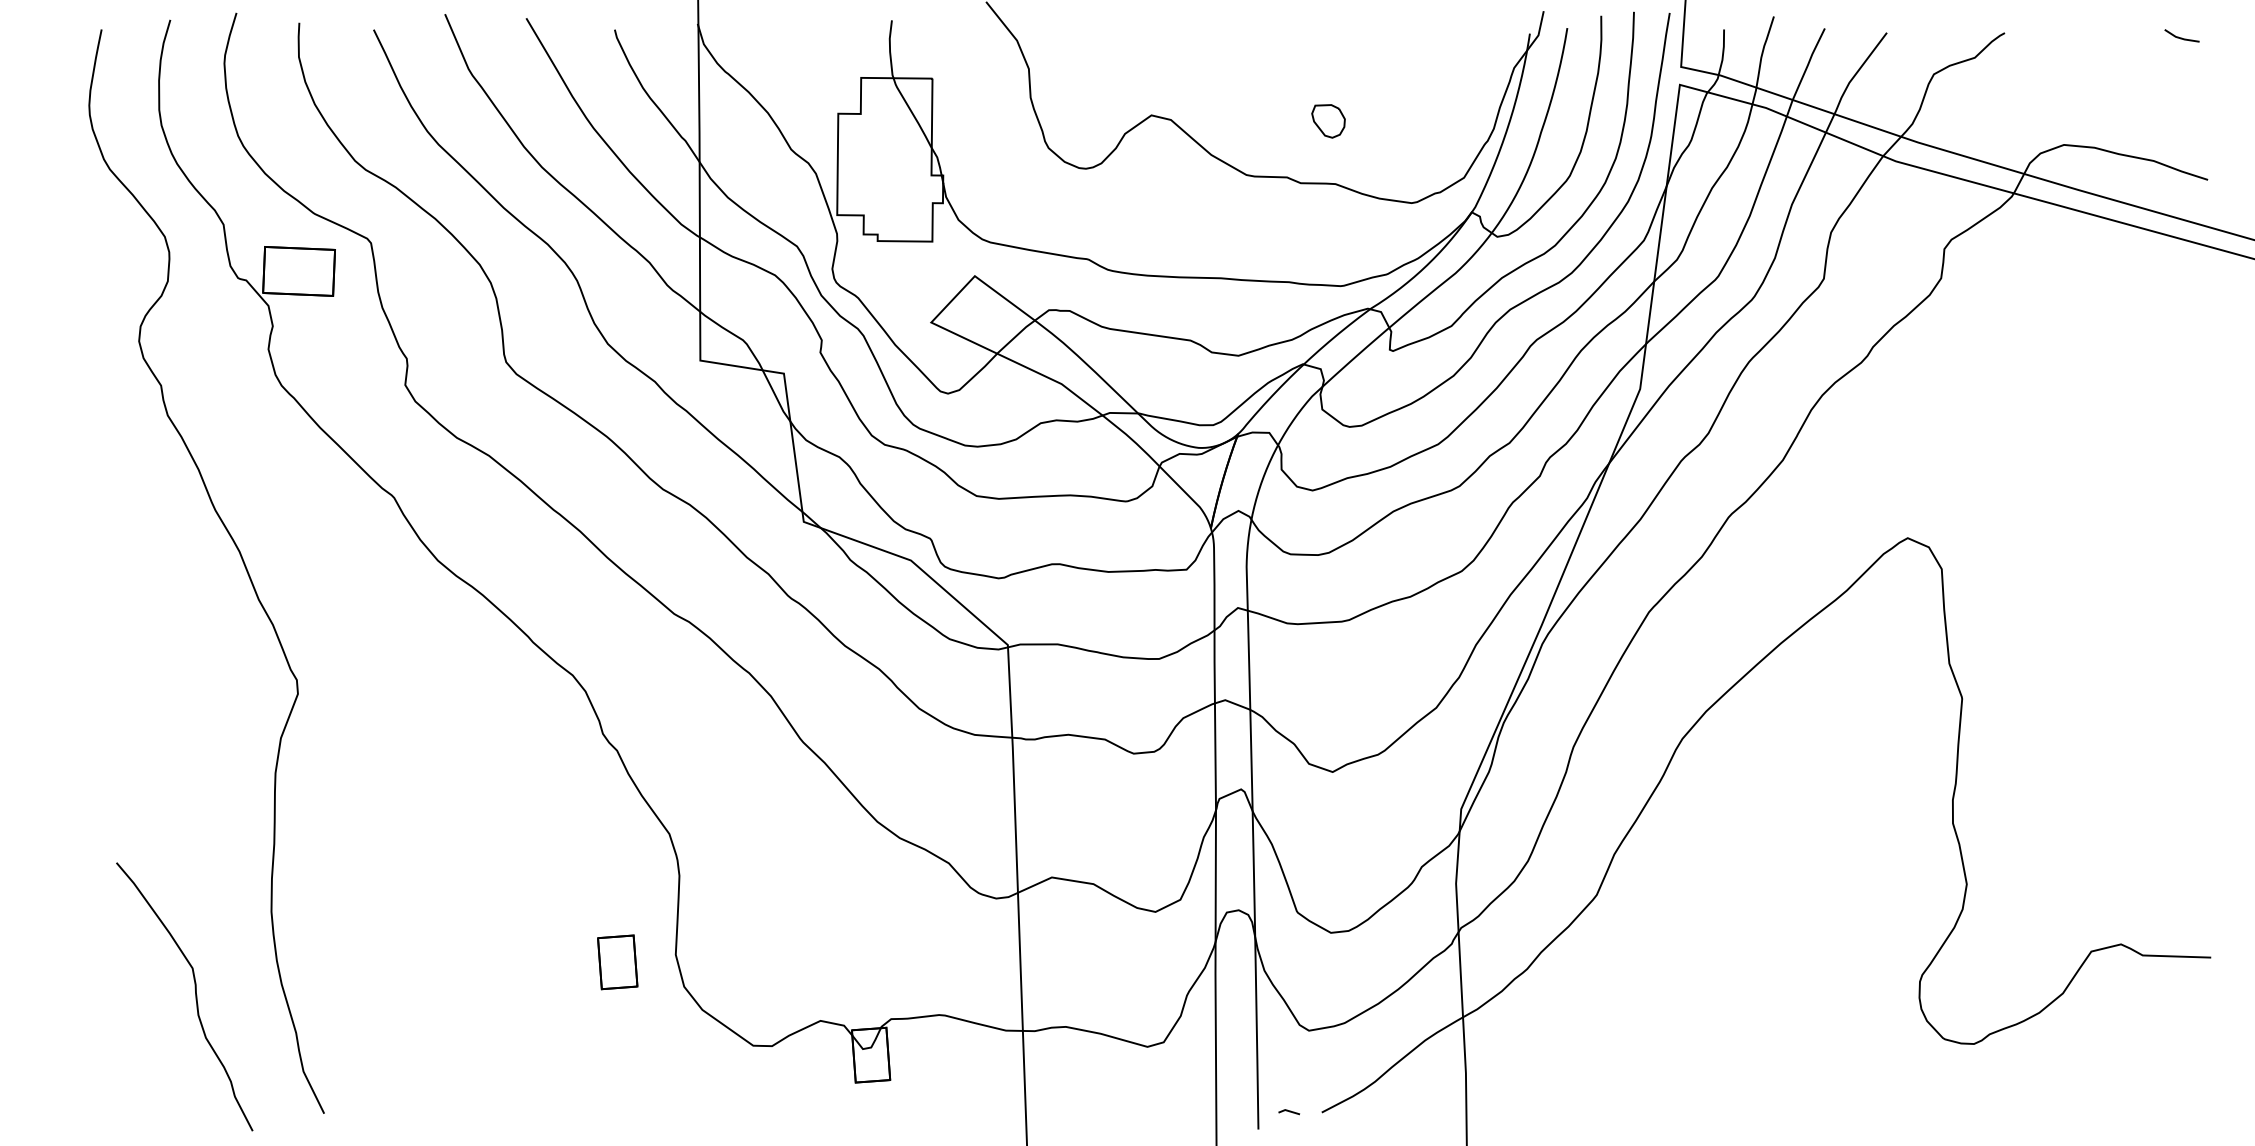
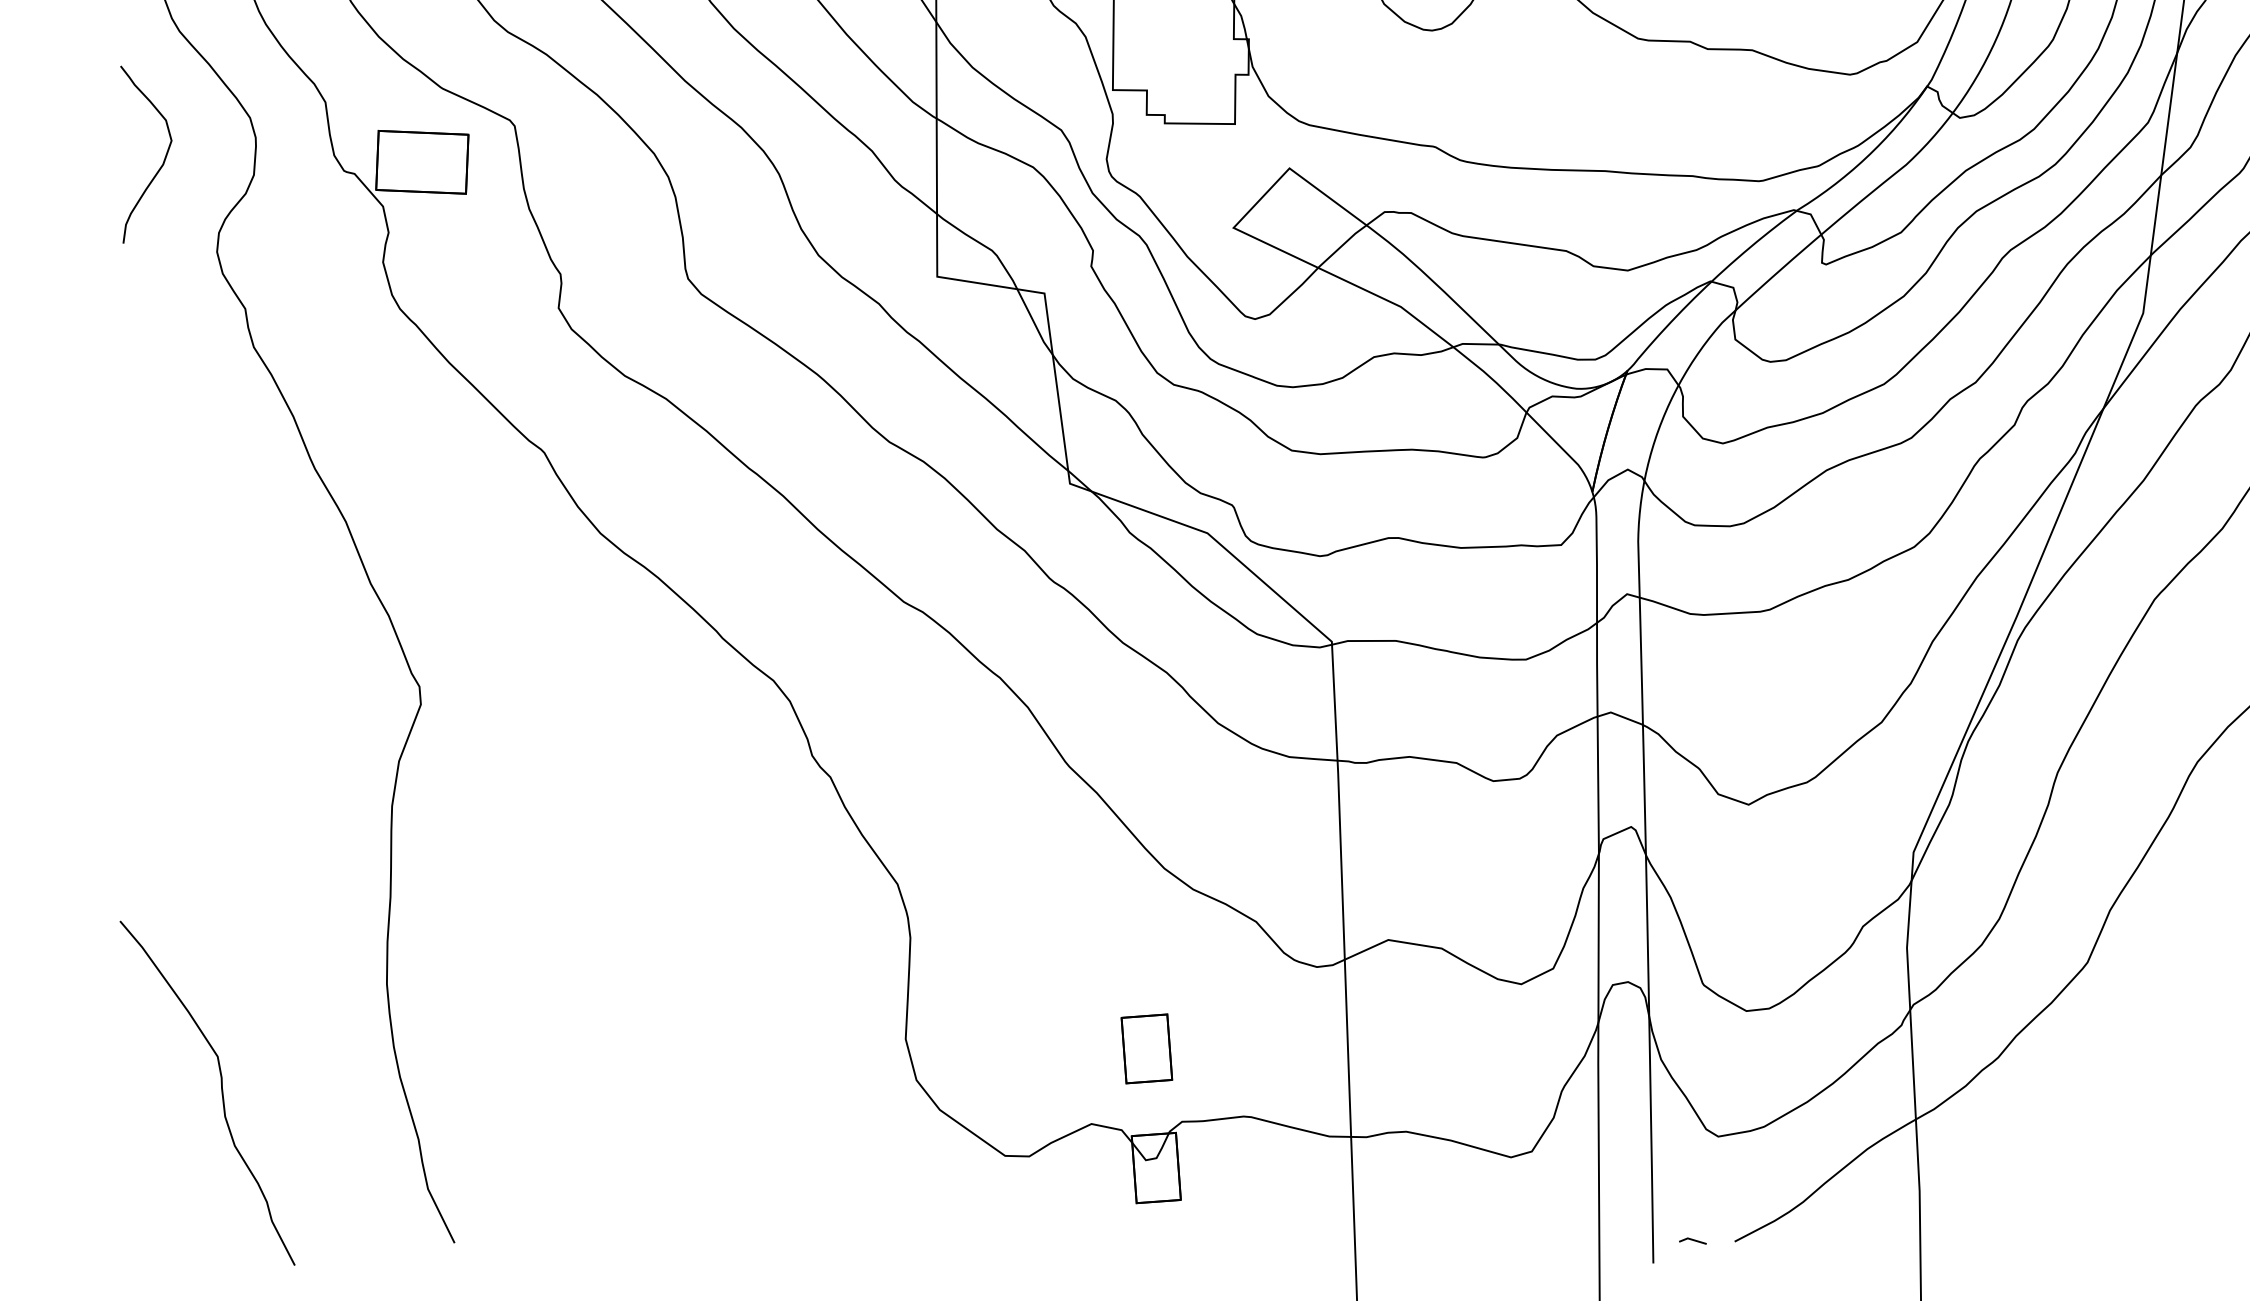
curve: (97, 268) -> (163, 158), added
part: (617, 962) -> (1146, 1049), moved
curve: (195, 996) -> (221, 1092), moved

